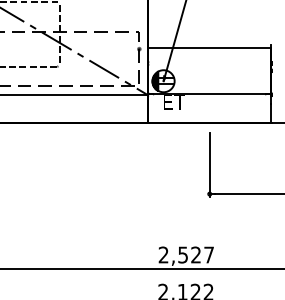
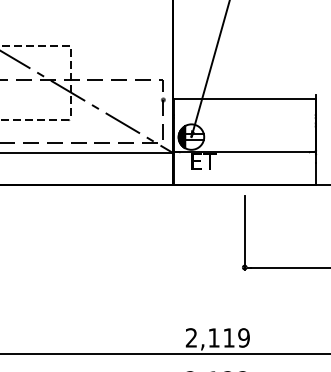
text: (195, 254) -> (228, 337), 2,527 -> 2,119

